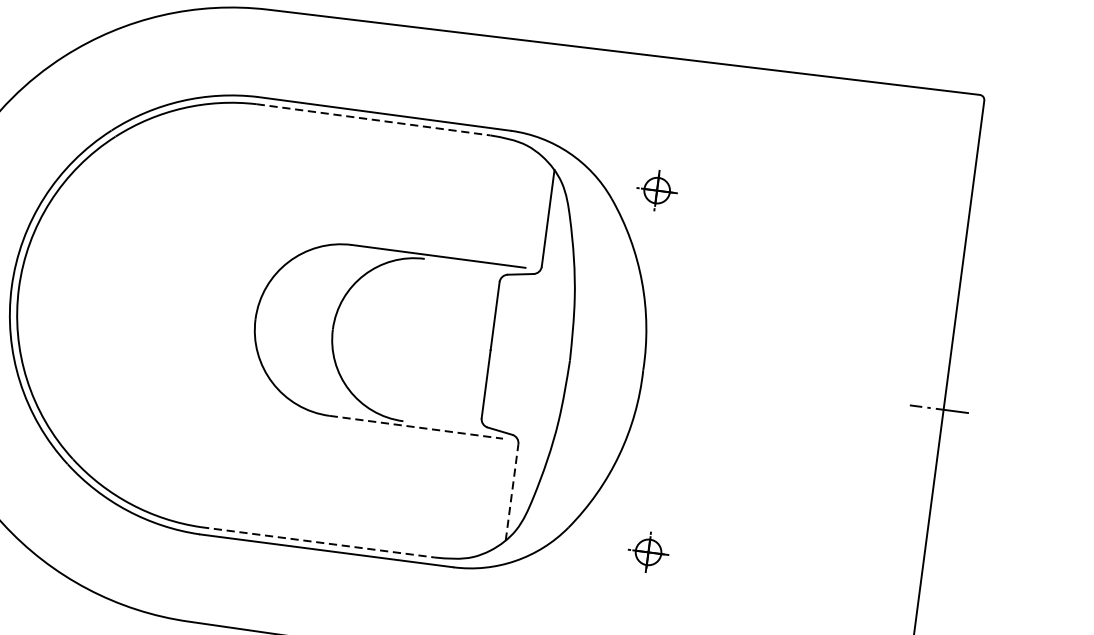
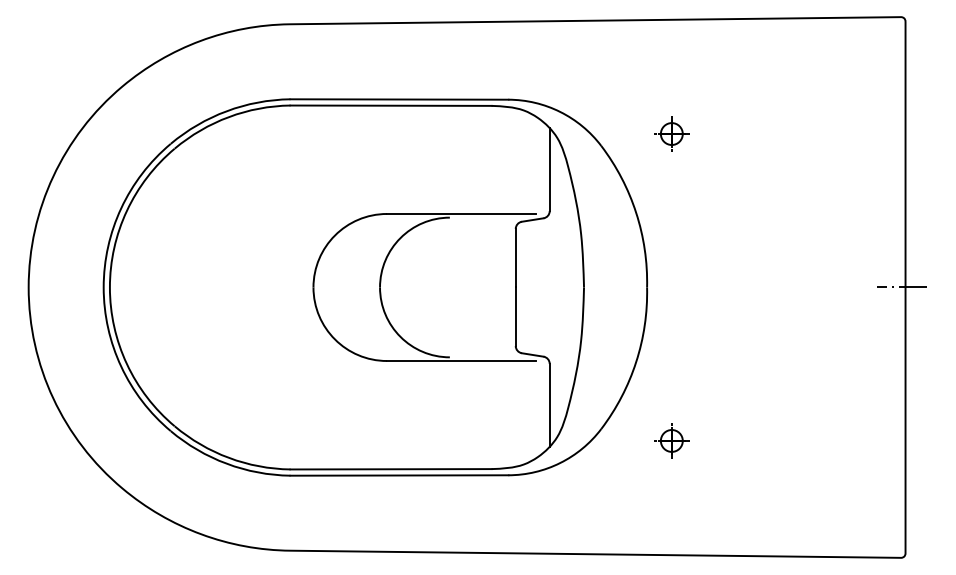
line: (374, 119) -> (391, 105), dashed -> solid
part: (656, 189) -> (671, 133), moved
line: (416, 427) -> (461, 361), dashed -> solid
line: (511, 492) -> (549, 405), dashed -> solid
line: (318, 542) -> (391, 469), dashed -> solid

